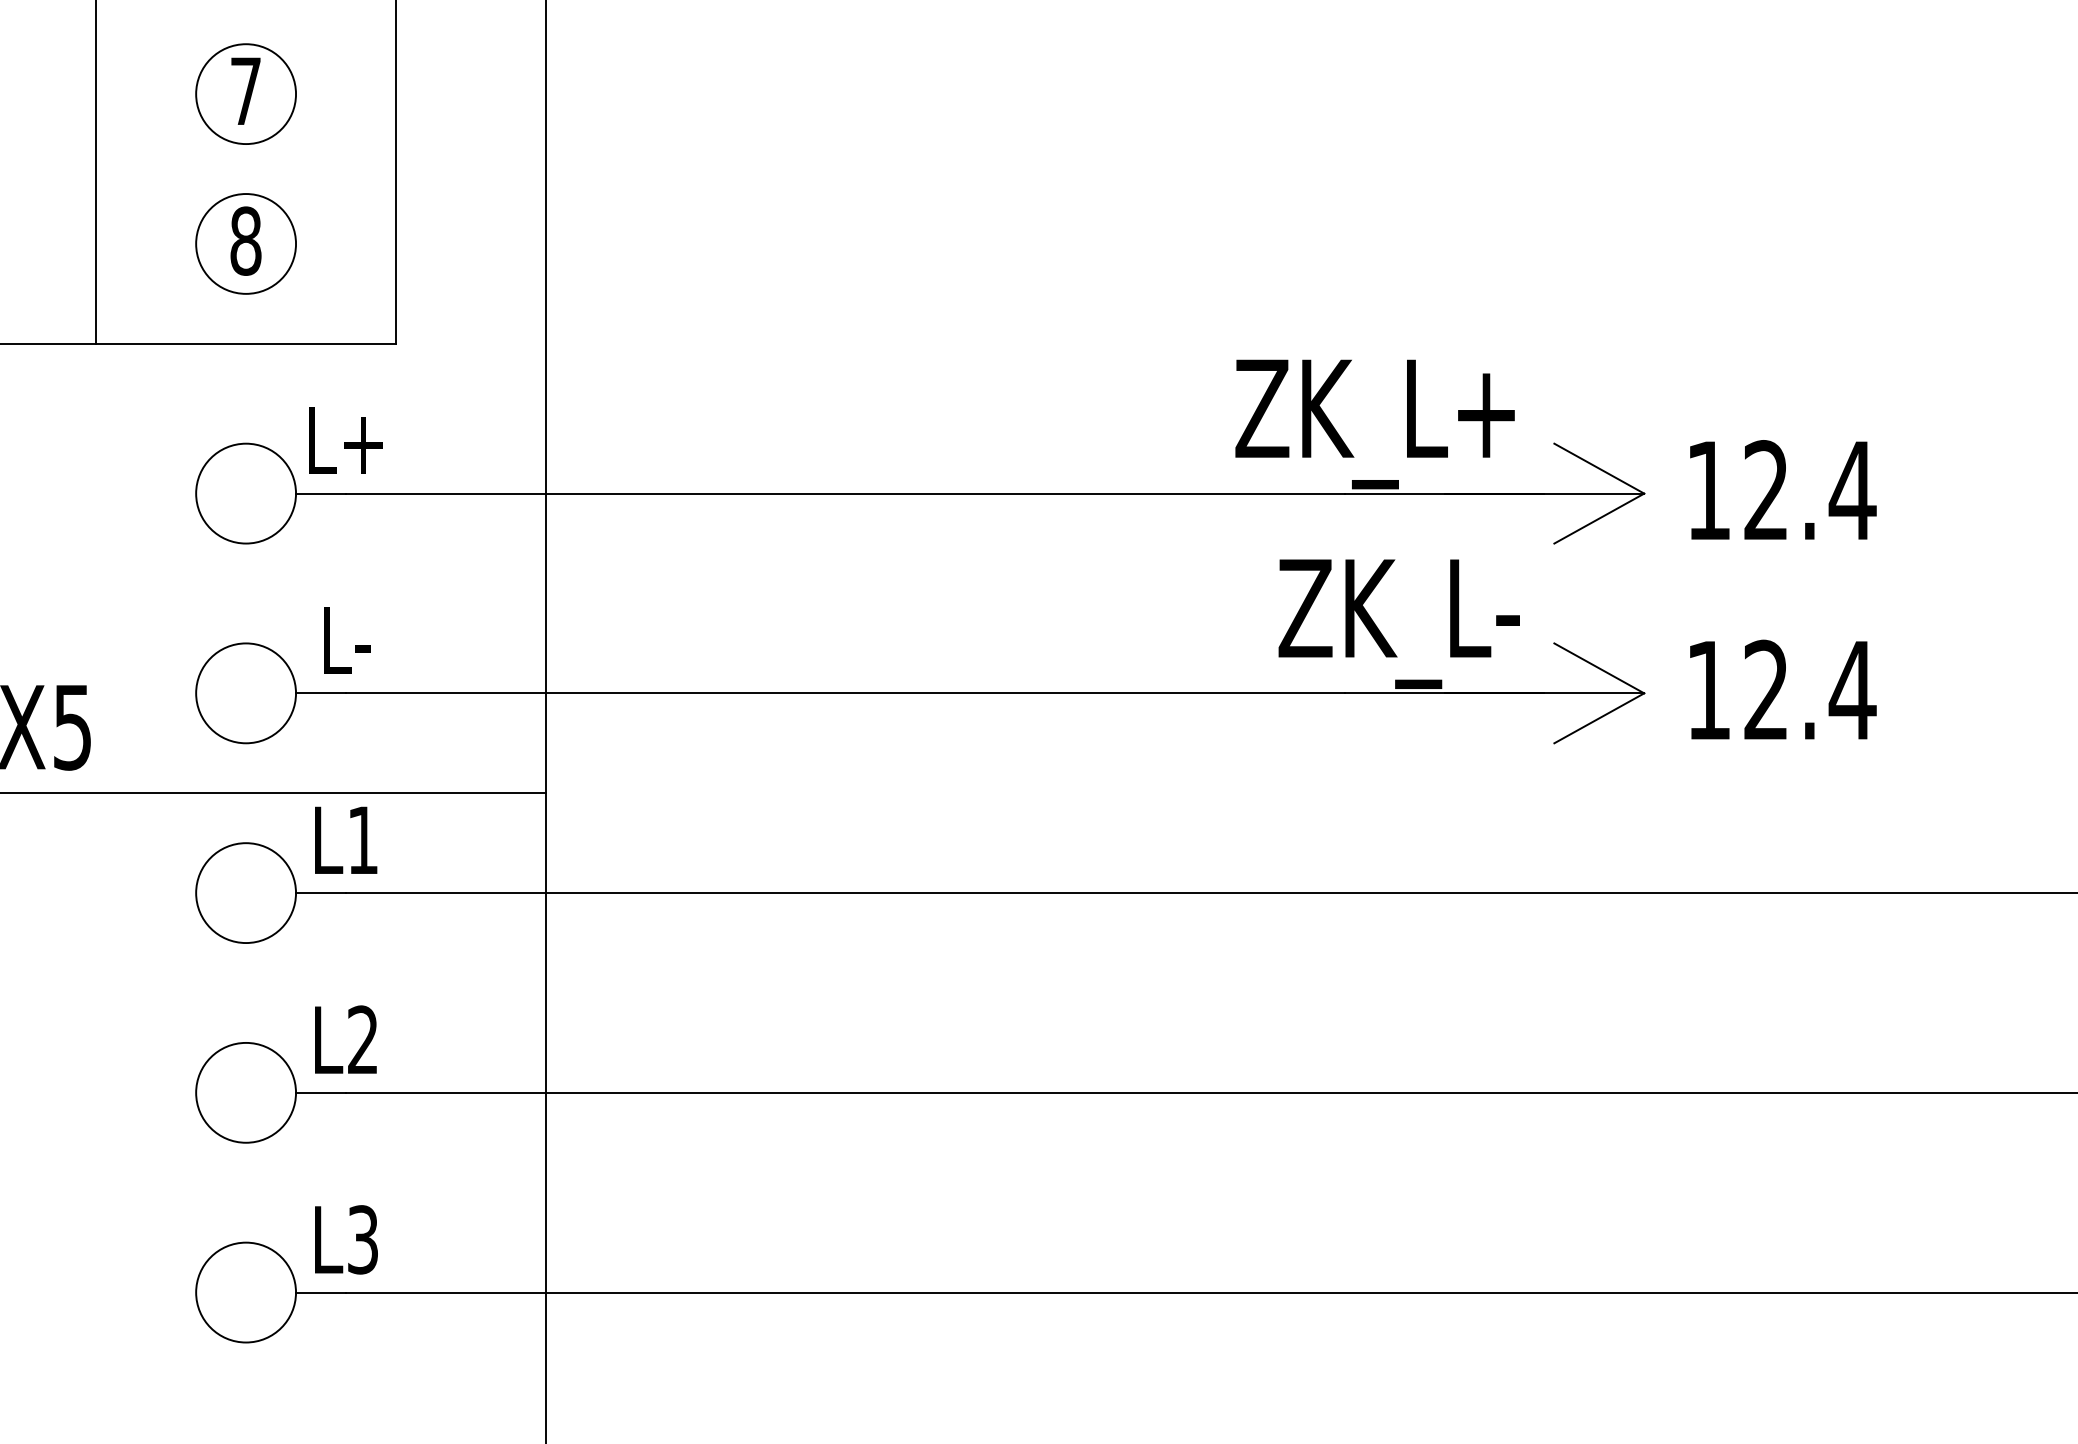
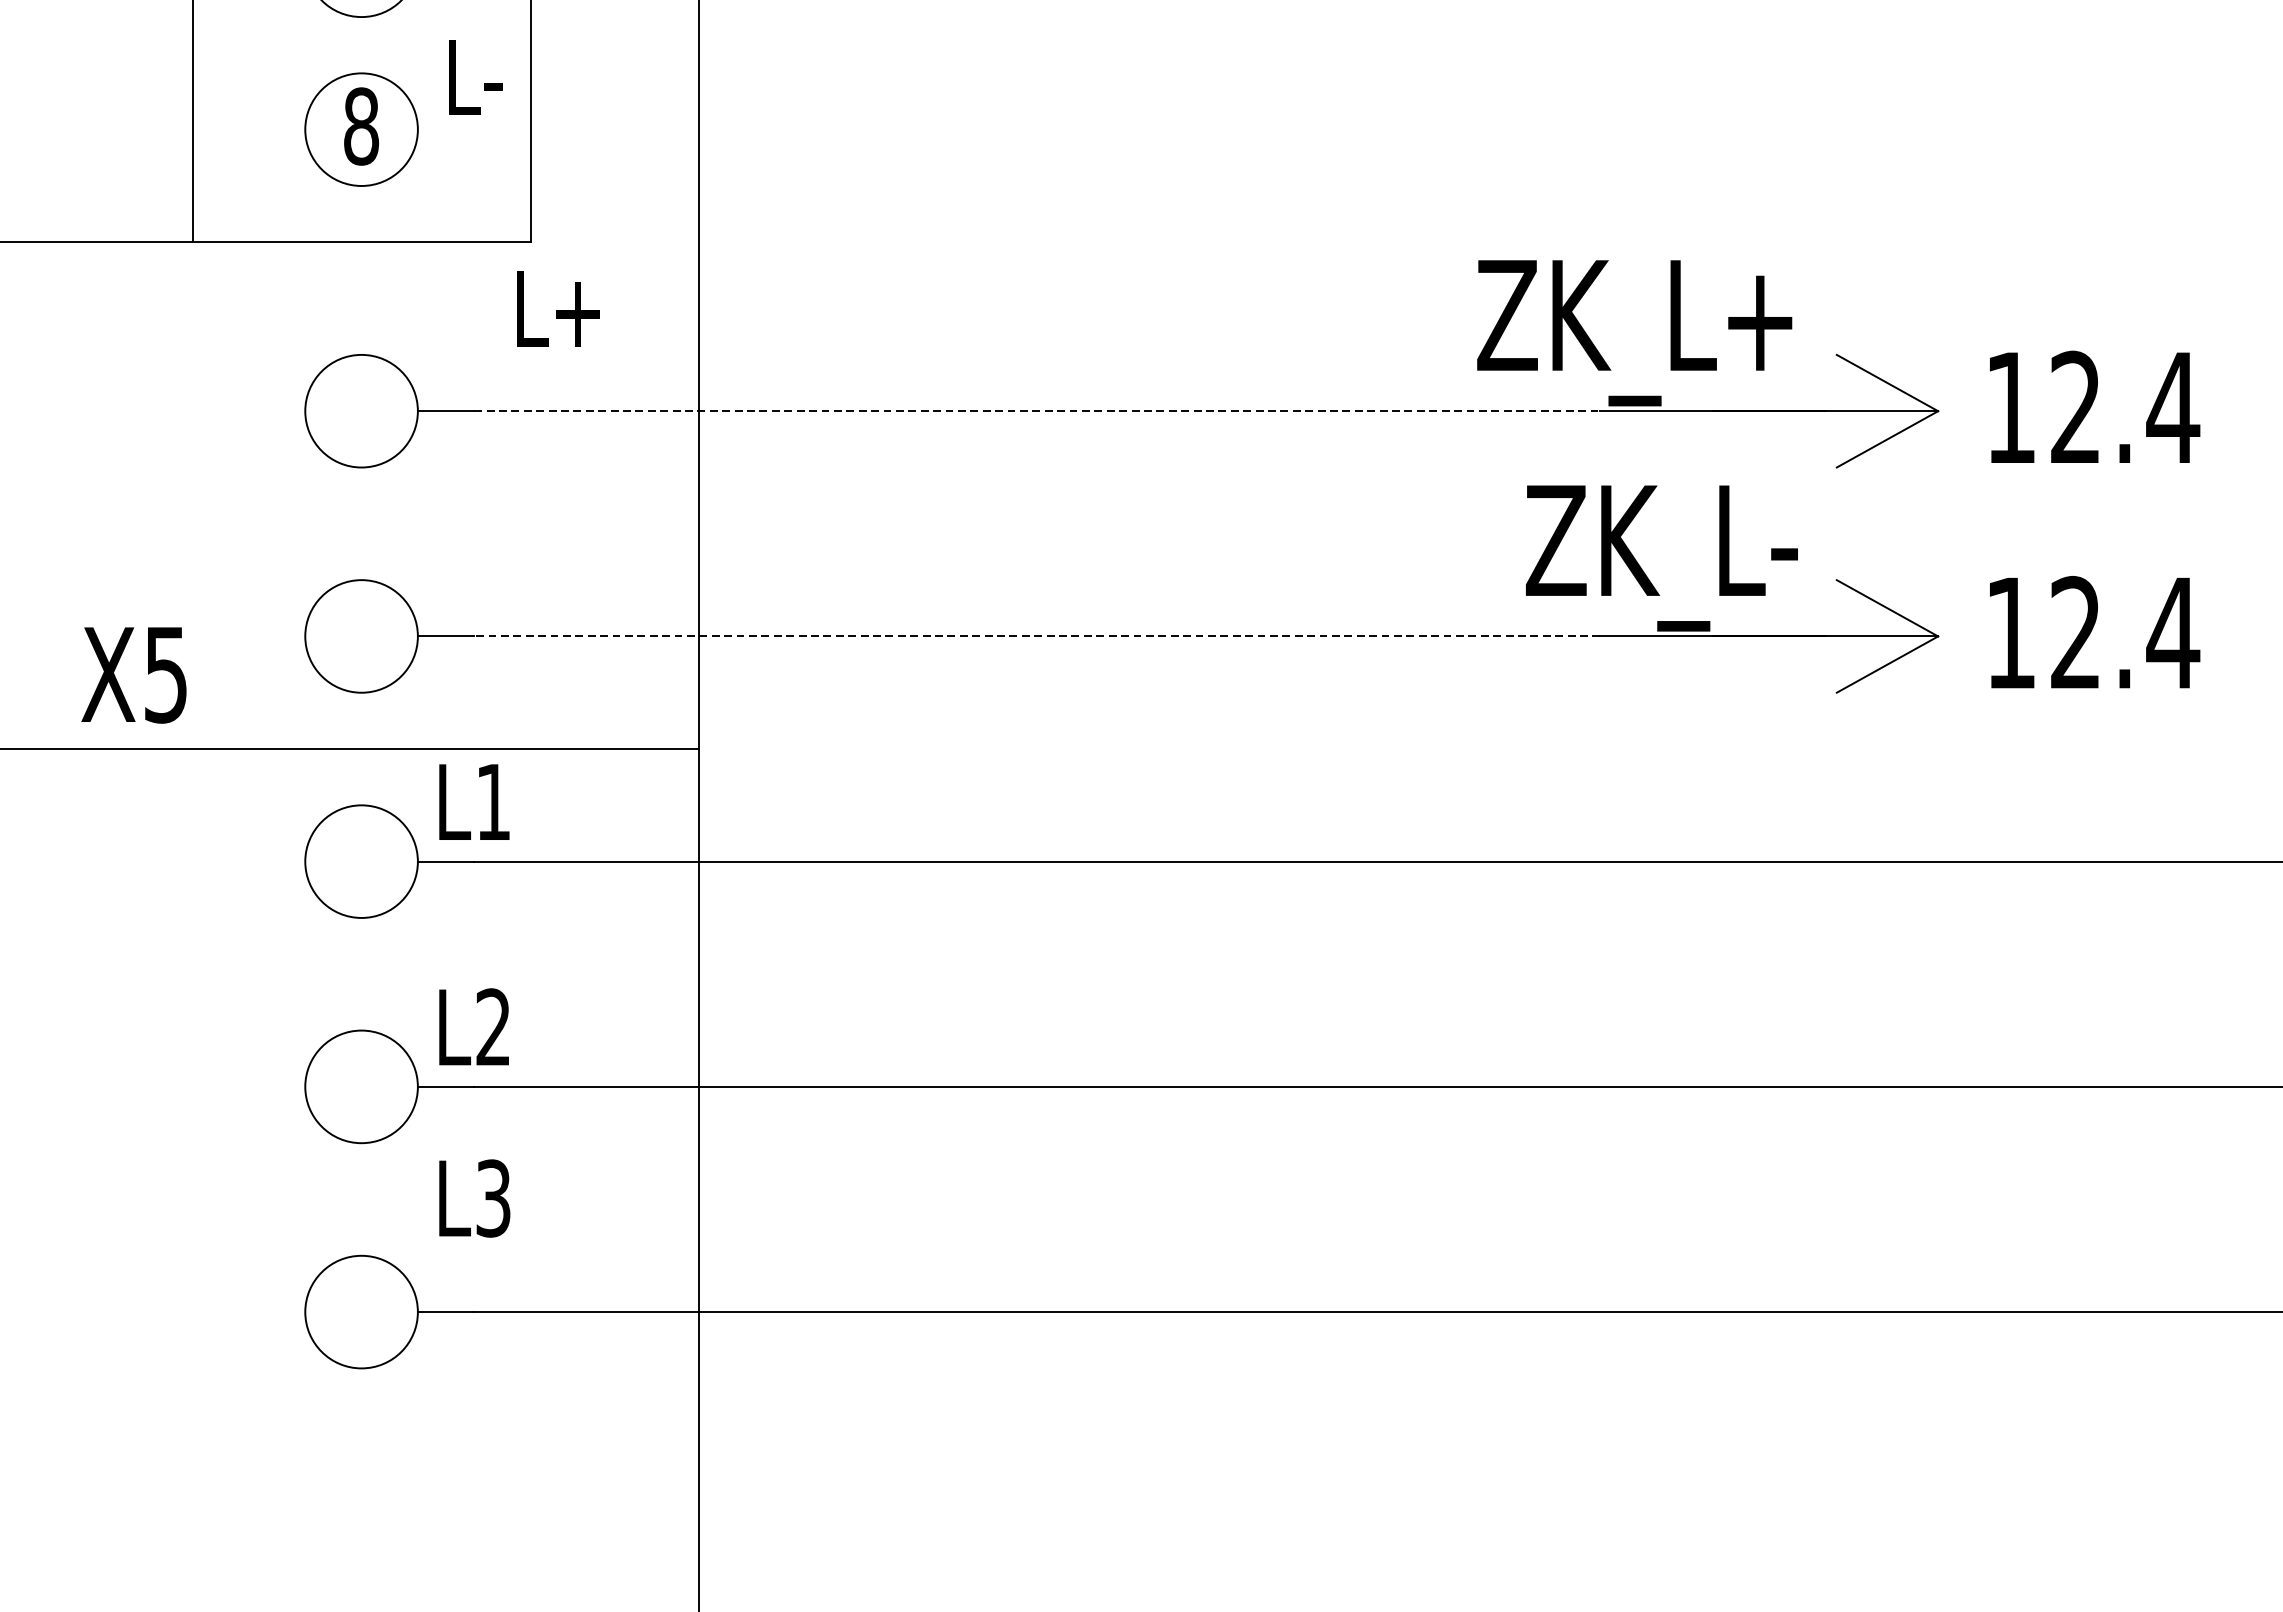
text: (345, 440) -> (558, 308), moved
line: (845, 493) -> (1037, 411), solid -> dashed
text: (347, 640) -> (475, 77), moved
line: (844, 693) -> (1036, 636), solid -> dashed
text: (346, 1239) -> (474, 1198), moved

